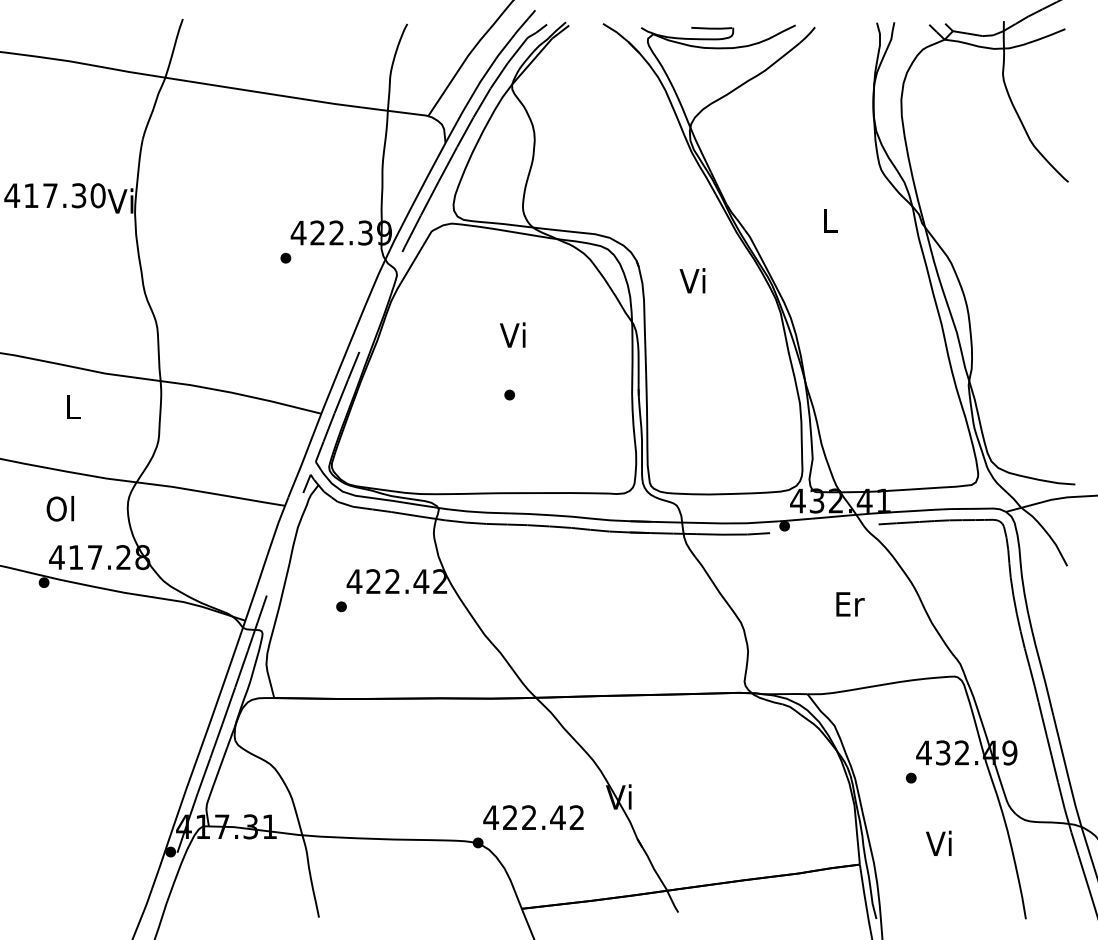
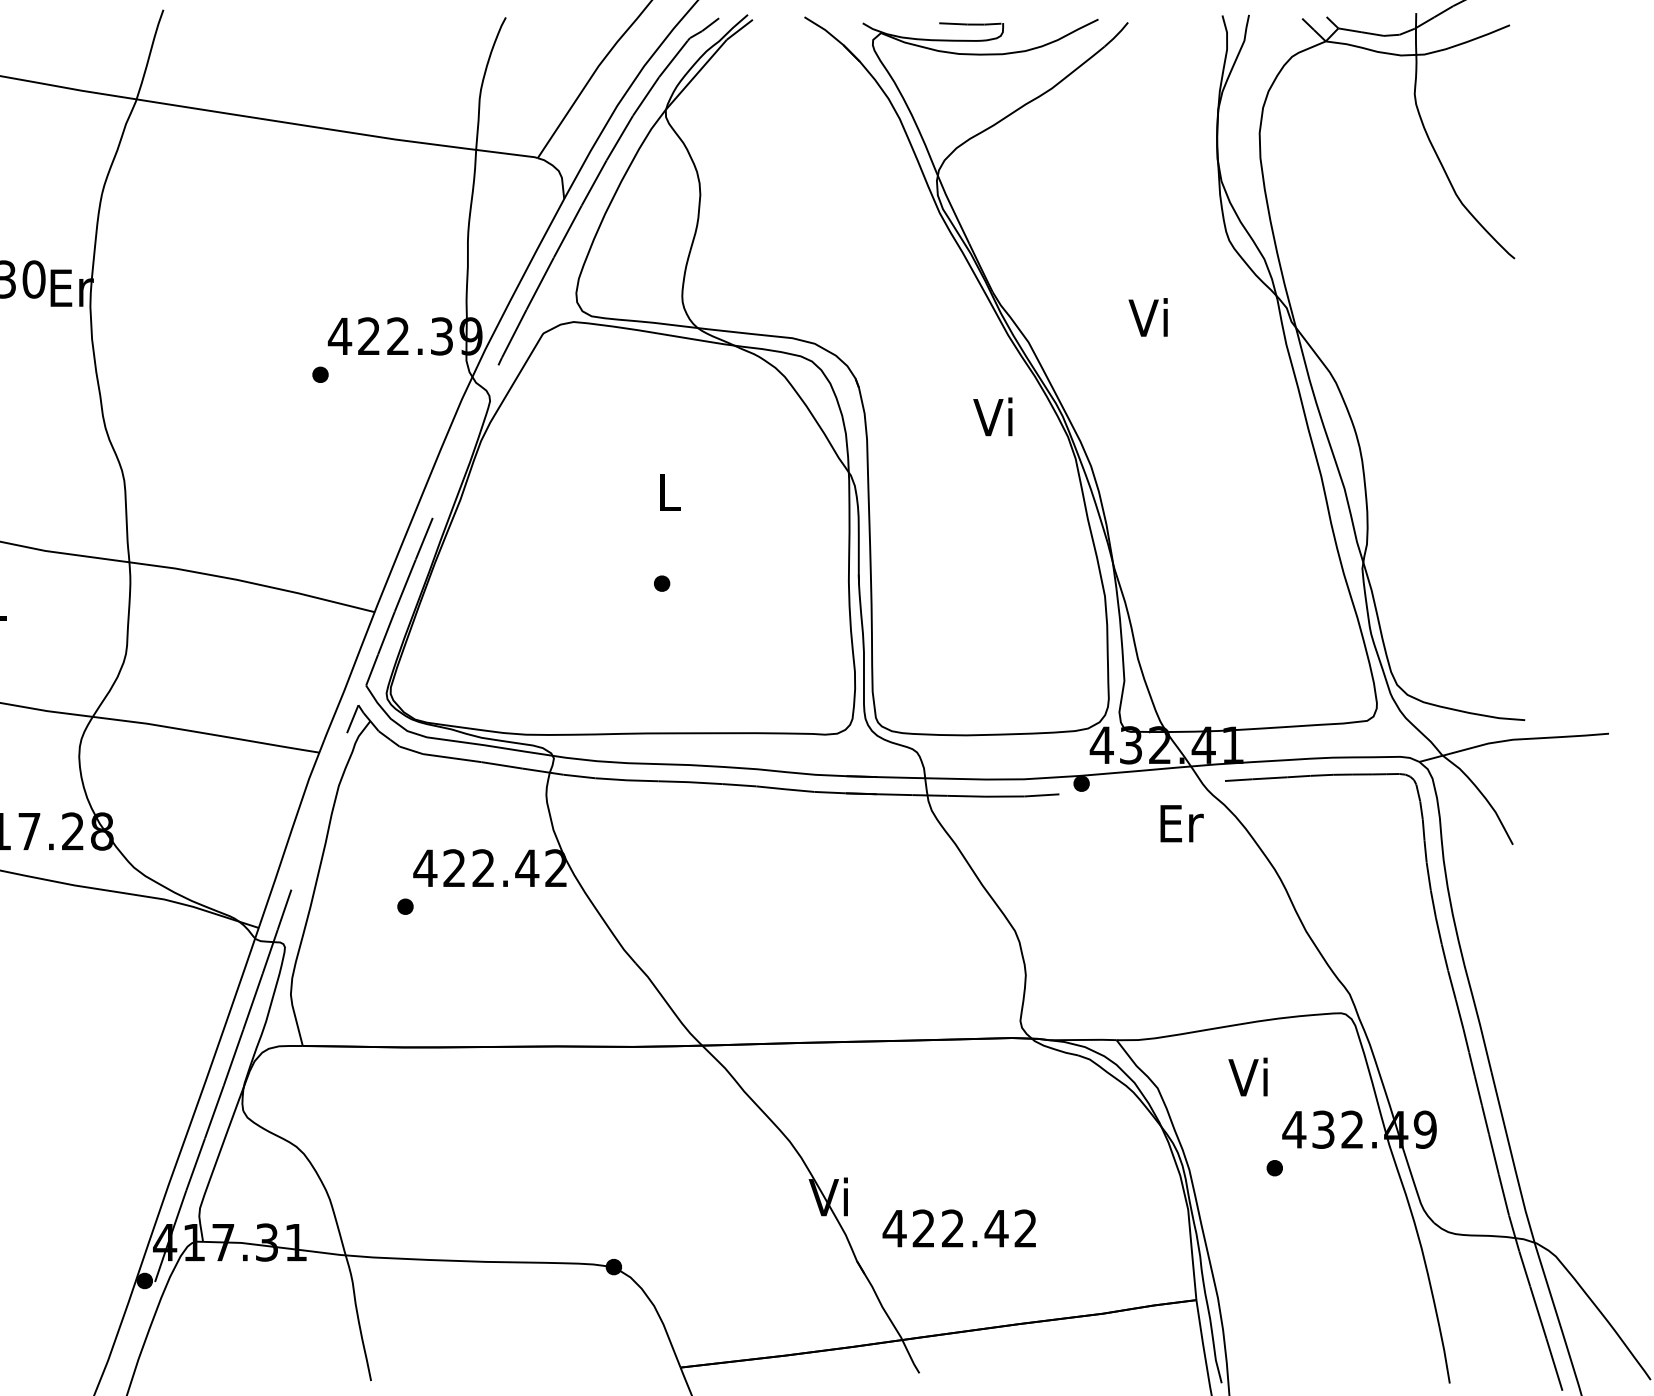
text: (122, 200) -> (71, 286), Vi -> Er
text: (828, 220) -> (1148, 317), L -> Vi
text: (692, 280) -> (992, 416), moved
text: (512, 334) -> (666, 491), Vi -> L
text: (850, 604) -> (1182, 823), moved
text: (533, 817) -> (959, 1228), moved
text: (938, 842) -> (1247, 1075), moved

